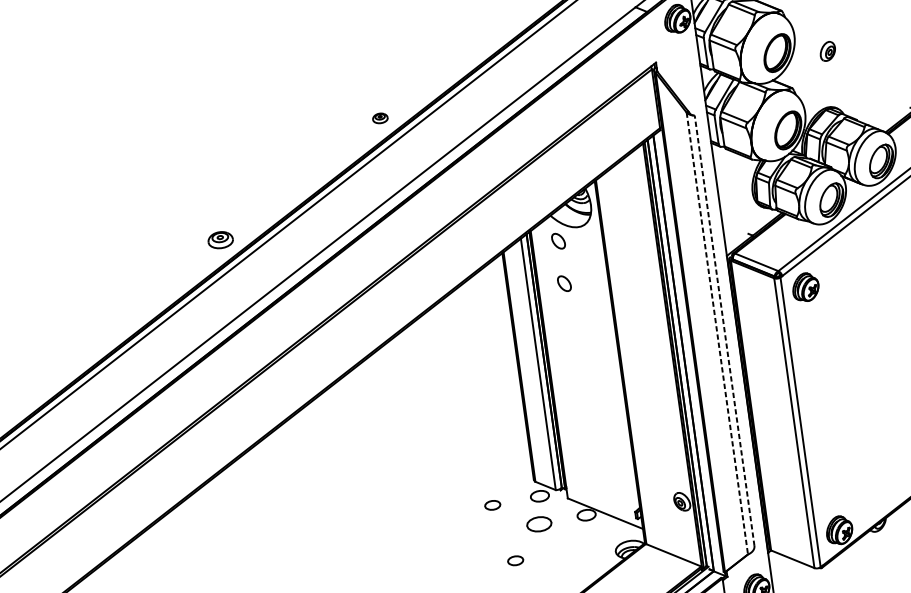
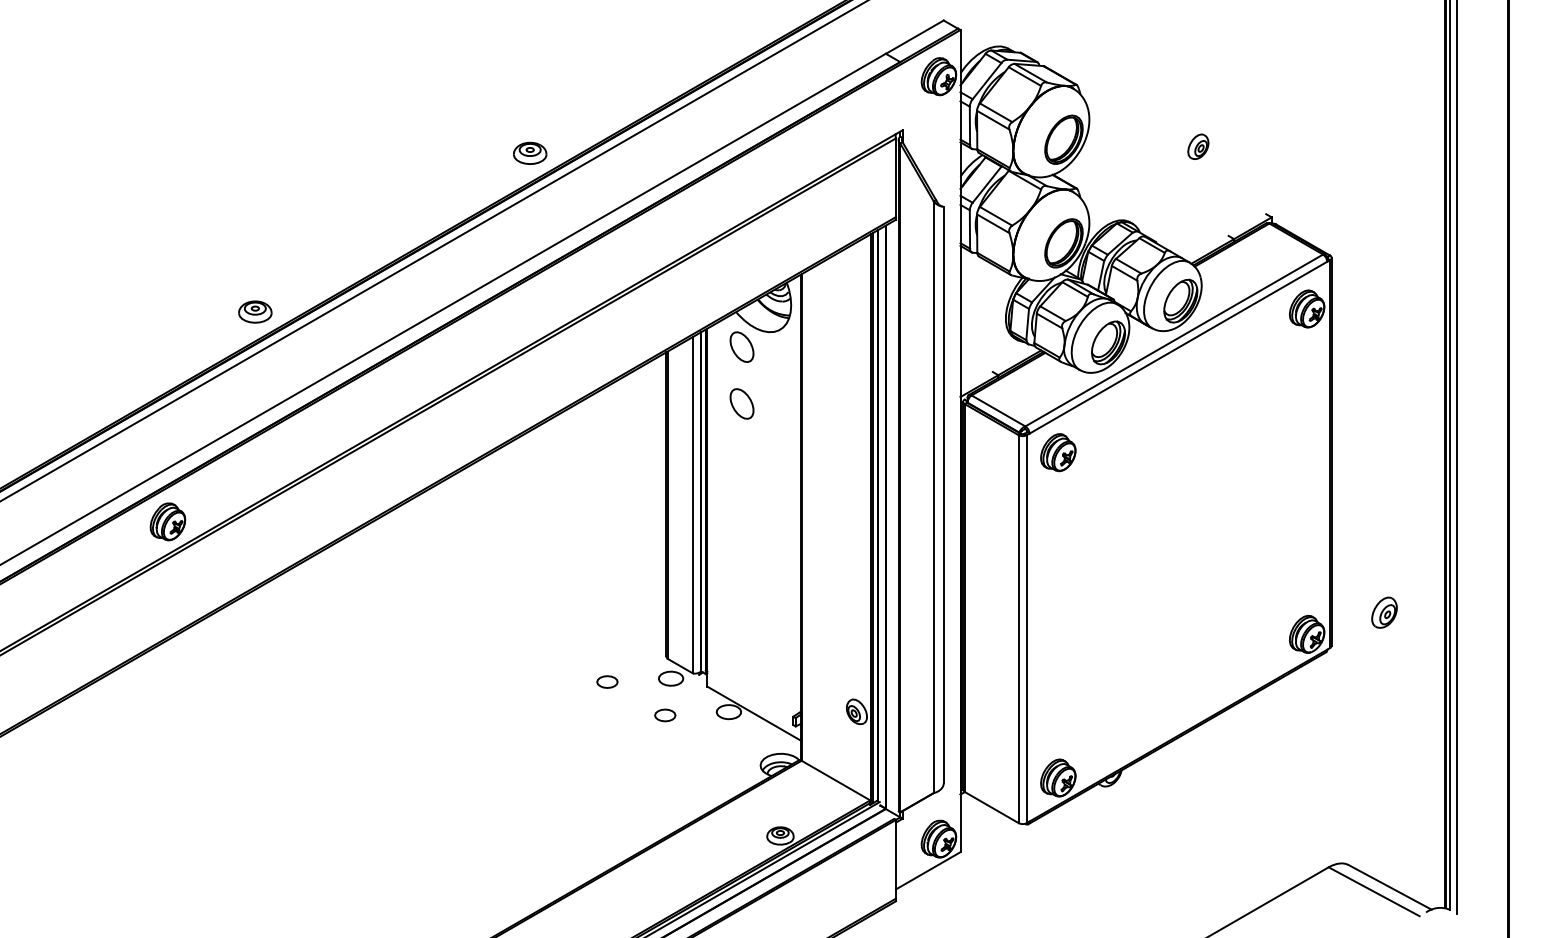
part: (827, 51) -> (1198, 146), moved
part: (380, 117) -> (530, 152), size x1.67
part: (220, 239) -> (255, 311), moved
part: (558, 240) -> (741, 346), size x1.43
part: (564, 283) -> (741, 403), size x1.43
line: (724, 330) -> (943, 494), dashed -> solid
line: (717, 333) -> (933, 497), dashed -> solid
part: (147, 431) -> (167, 521), added
part: (539, 524) -> (665, 715), size x0.62
part: (515, 560) -> (627, 758), removed

